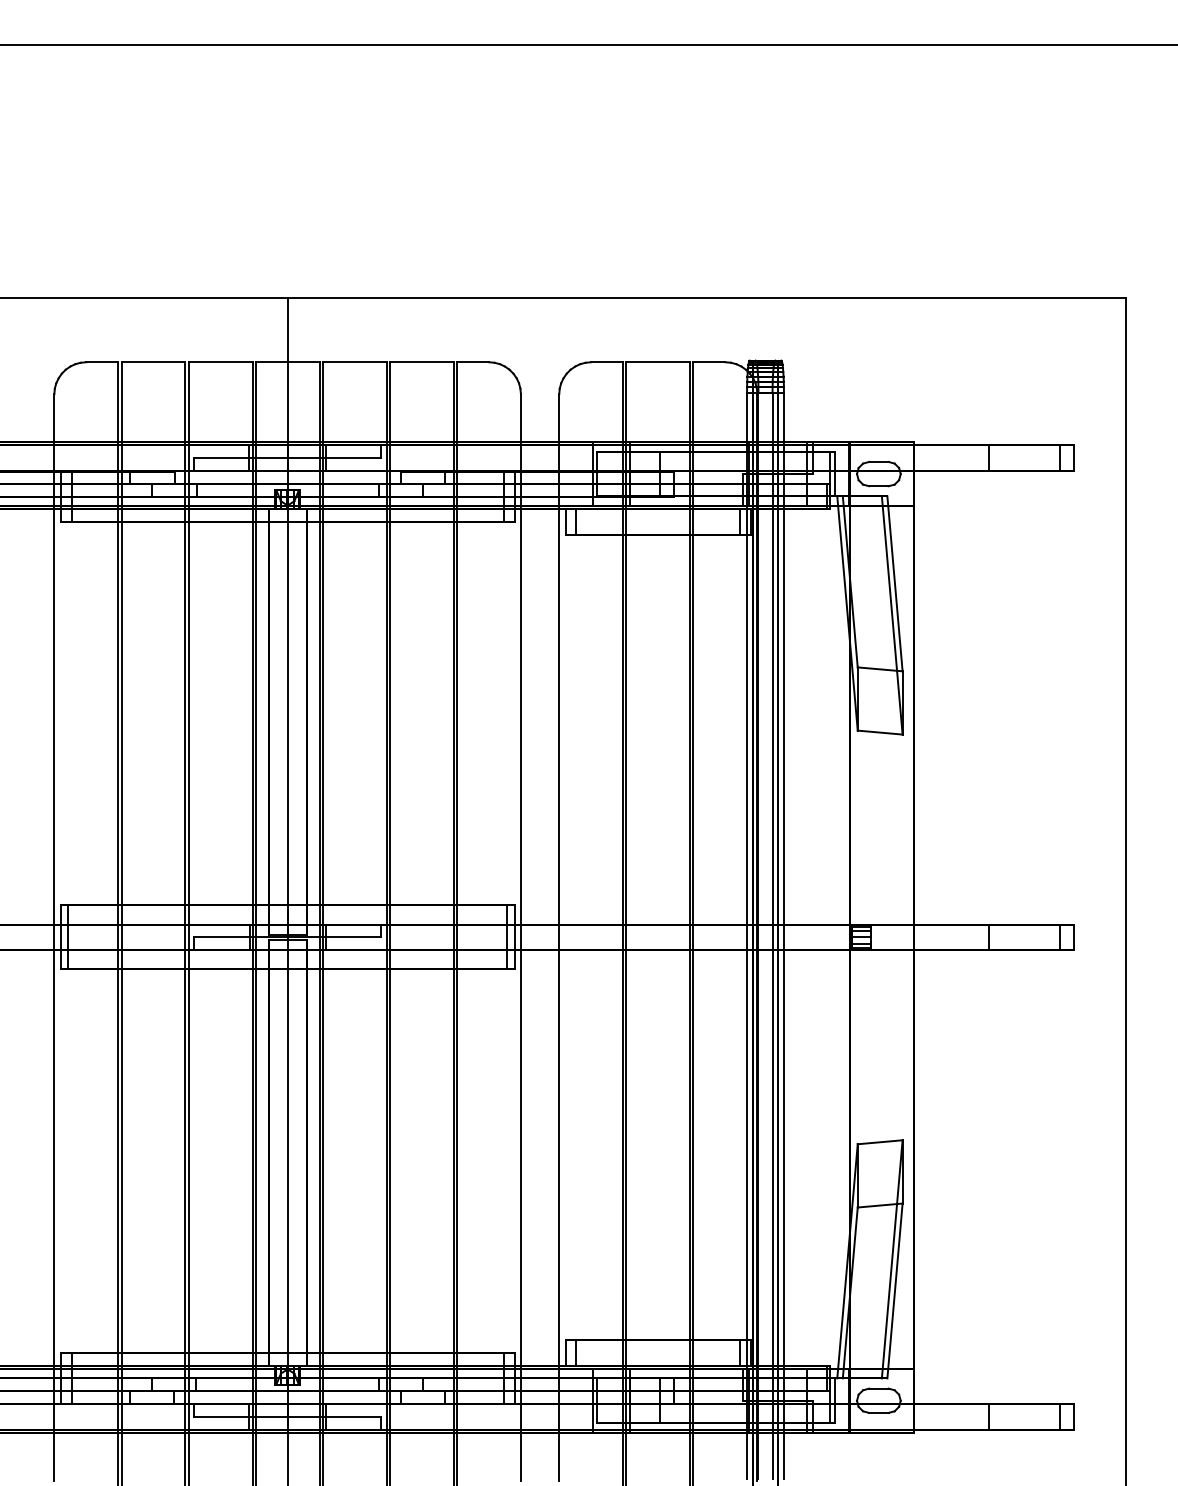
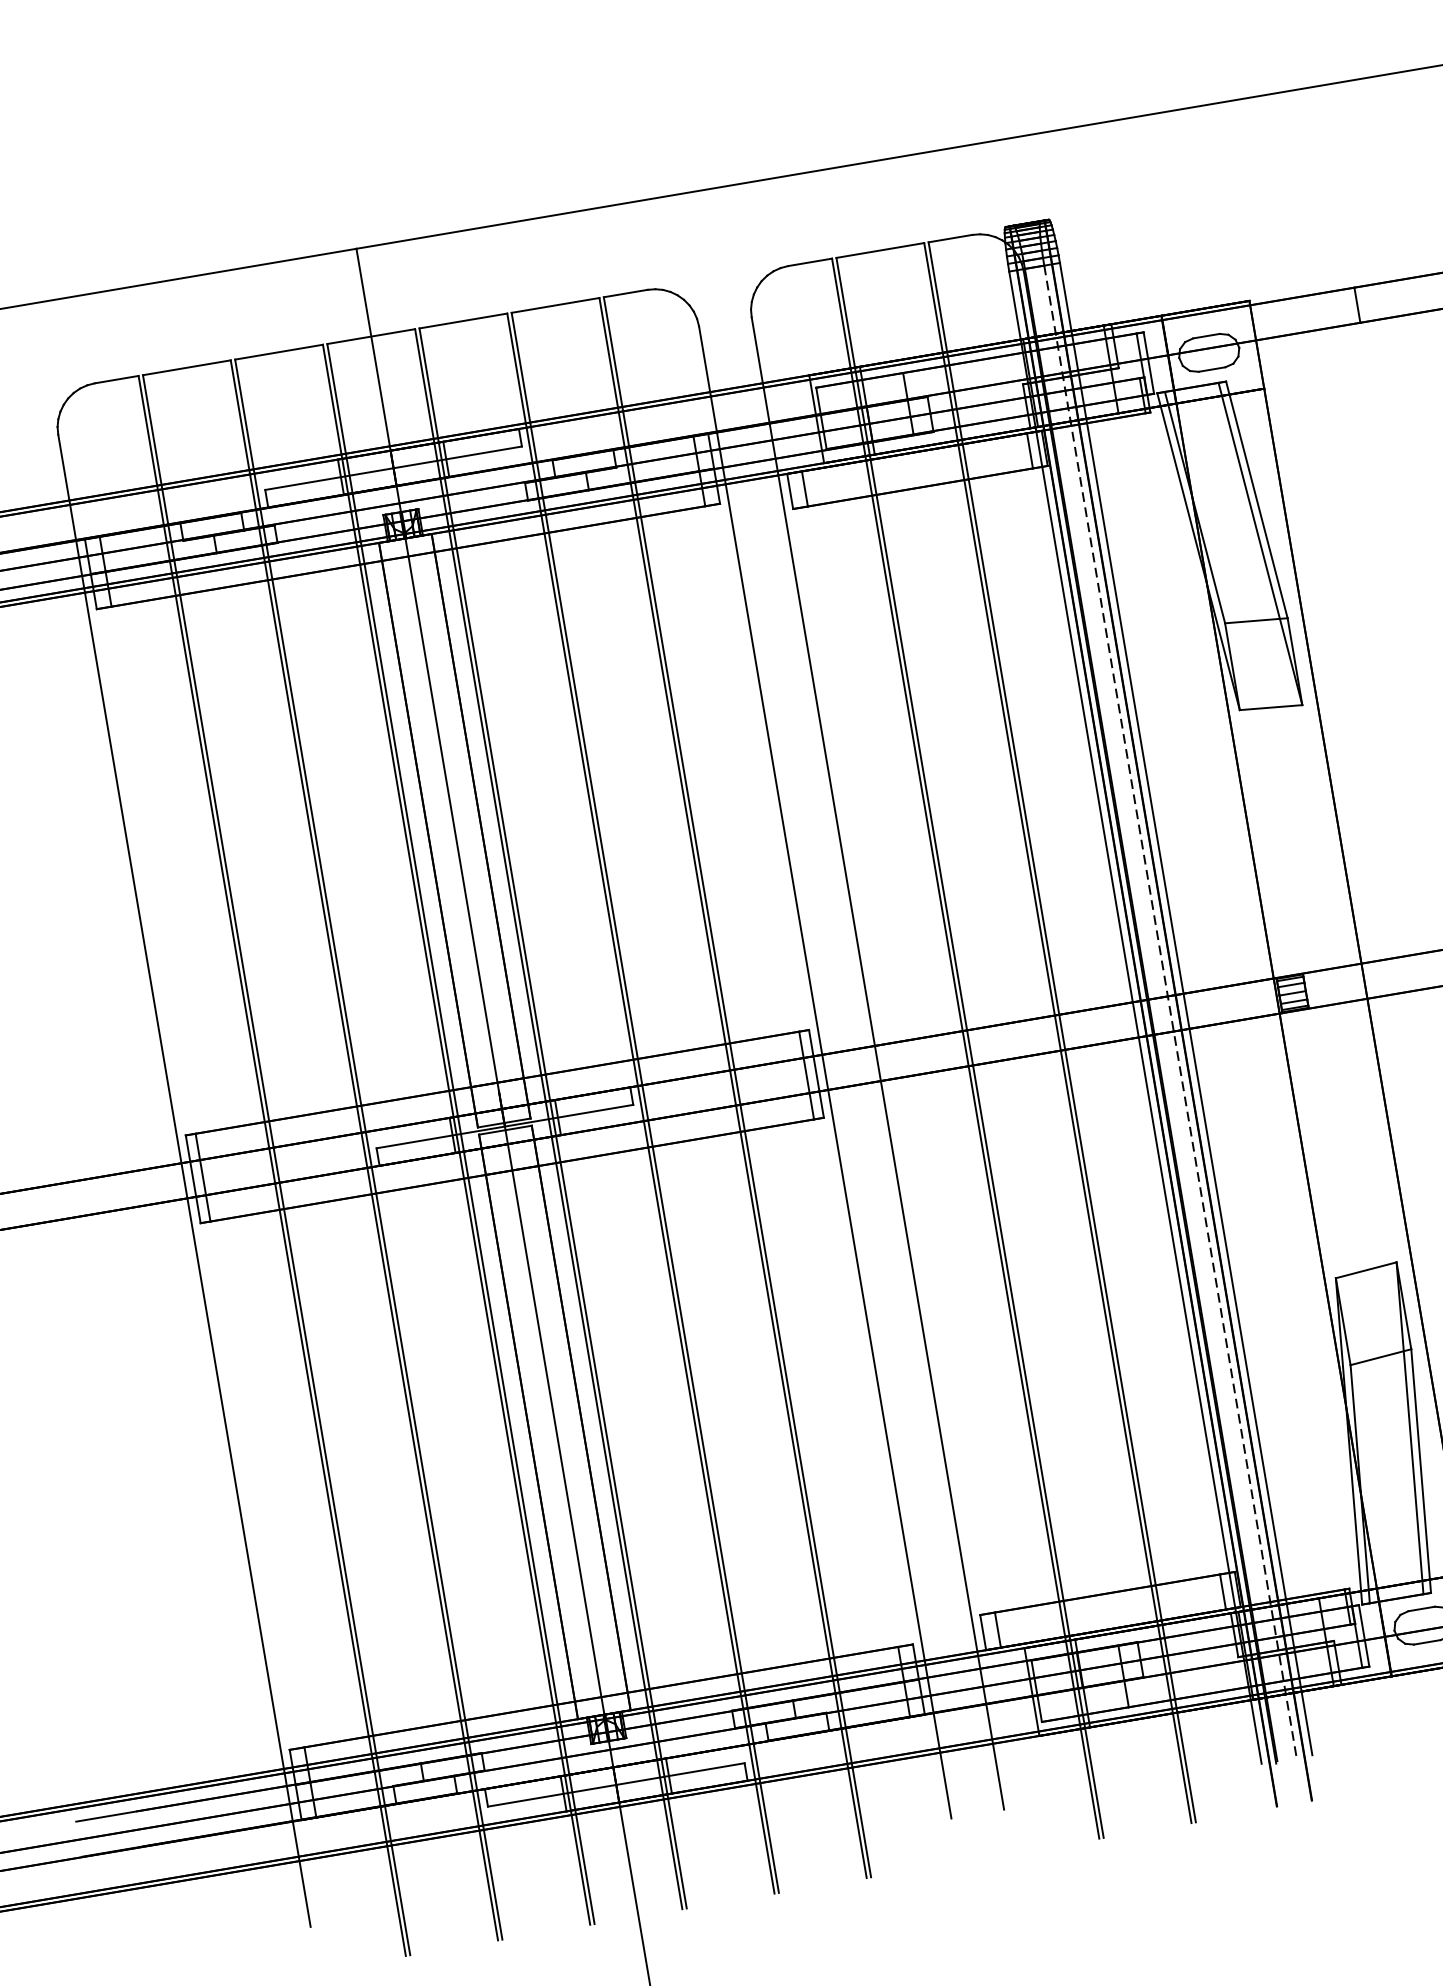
line: (772, 936) -> (1170, 1012), solid -> dashed

